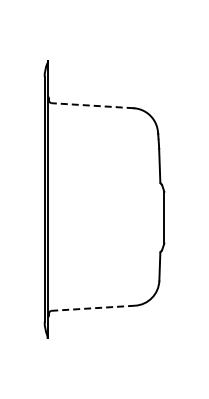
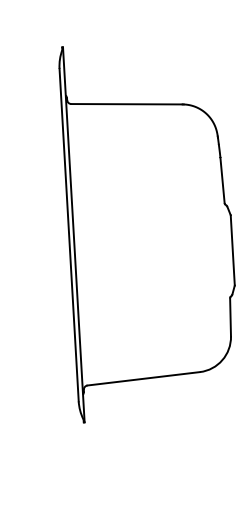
line: (92, 105) -> (126, 103), dashed -> solid
line: (93, 308) -> (143, 379), dashed -> solid

